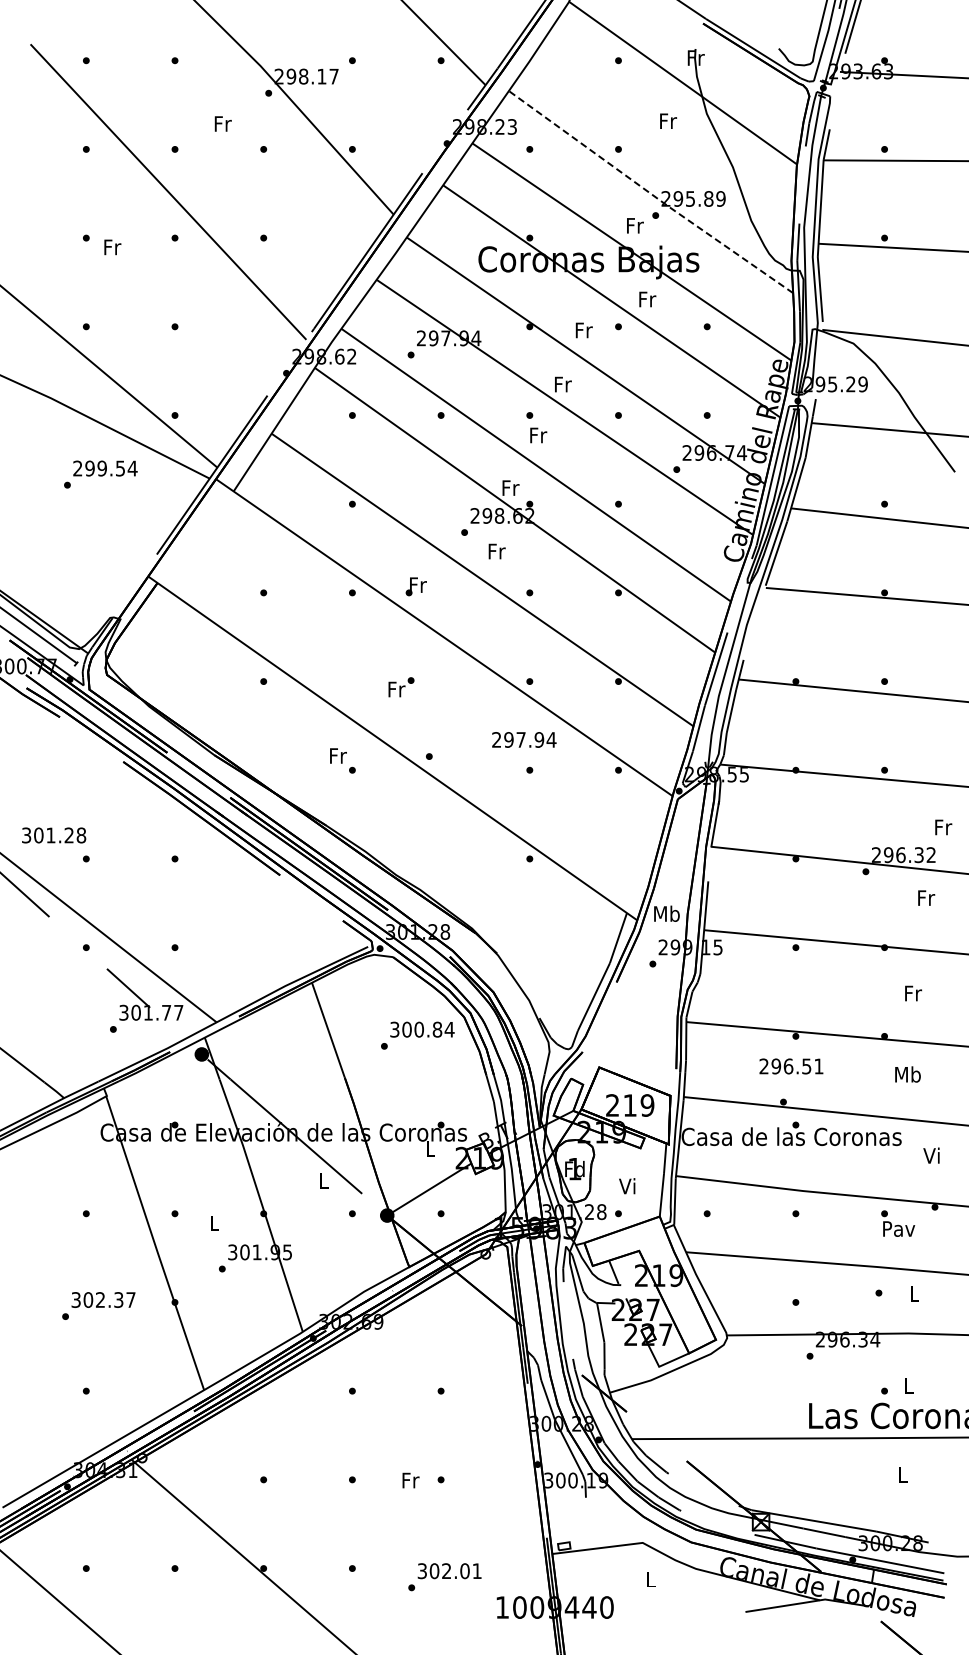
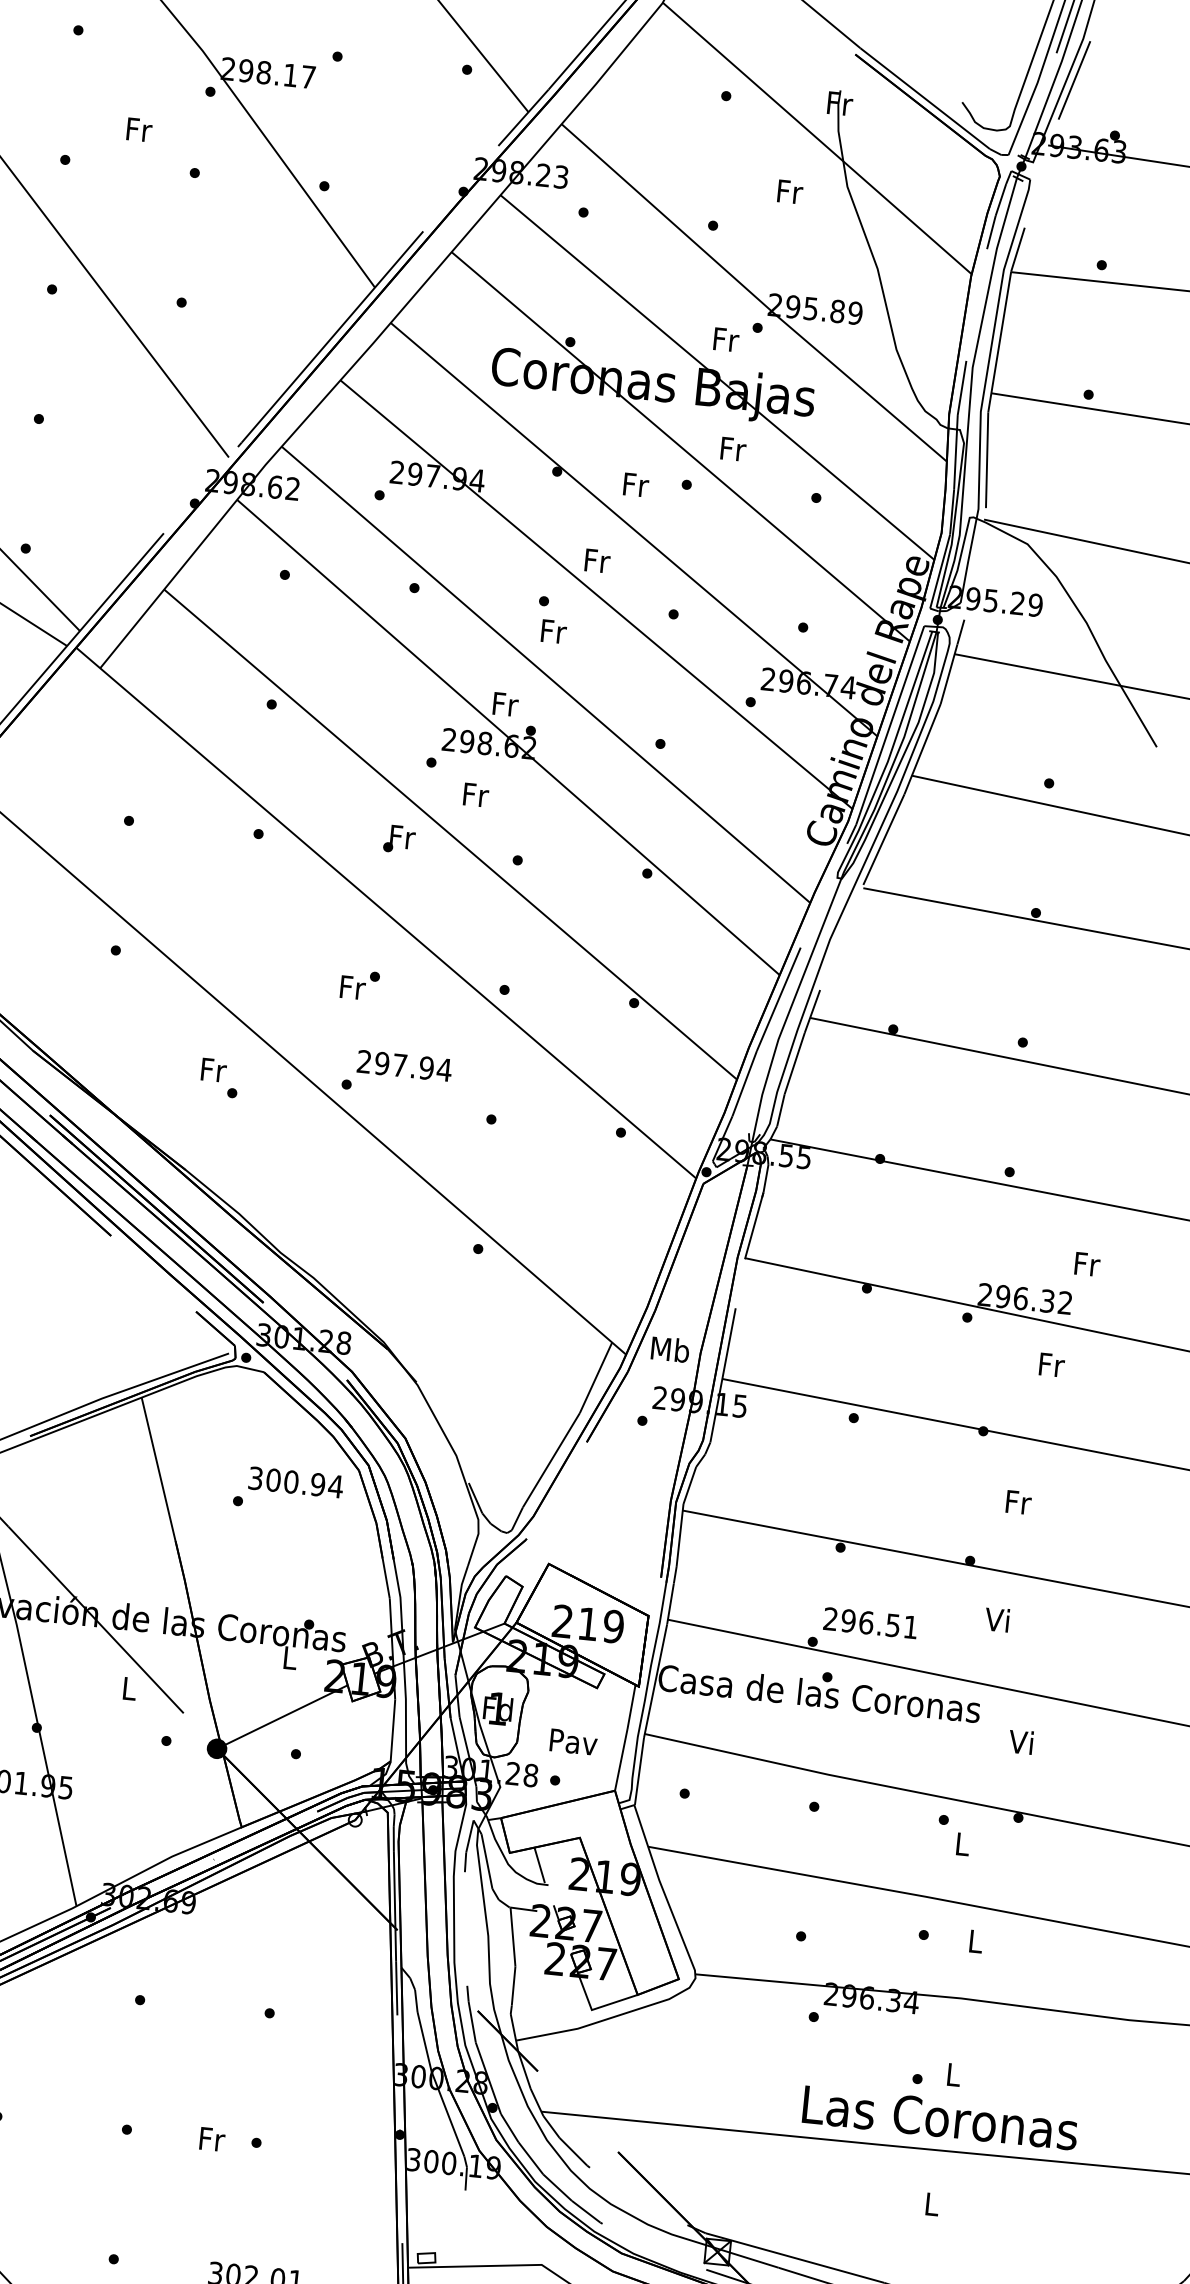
line: (650, 193) -> (753, 294), dashed -> solid
text: (415, 586) -> (398, 838), moved
text: (401, 687) -> (359, 985), moved
text: (524, 739) -> (404, 1065), moved
text: (437, 1029) -> (318, 1484), 300.84 -> 300.94
text: (791, 1066) -> (870, 1623), moved
text: (907, 1074) -> (997, 1619), Mb -> Vi
text: (628, 1186) -> (573, 1742), Vi -> Pav
text: (899, 1228) -> (963, 1843), Pav -> L

